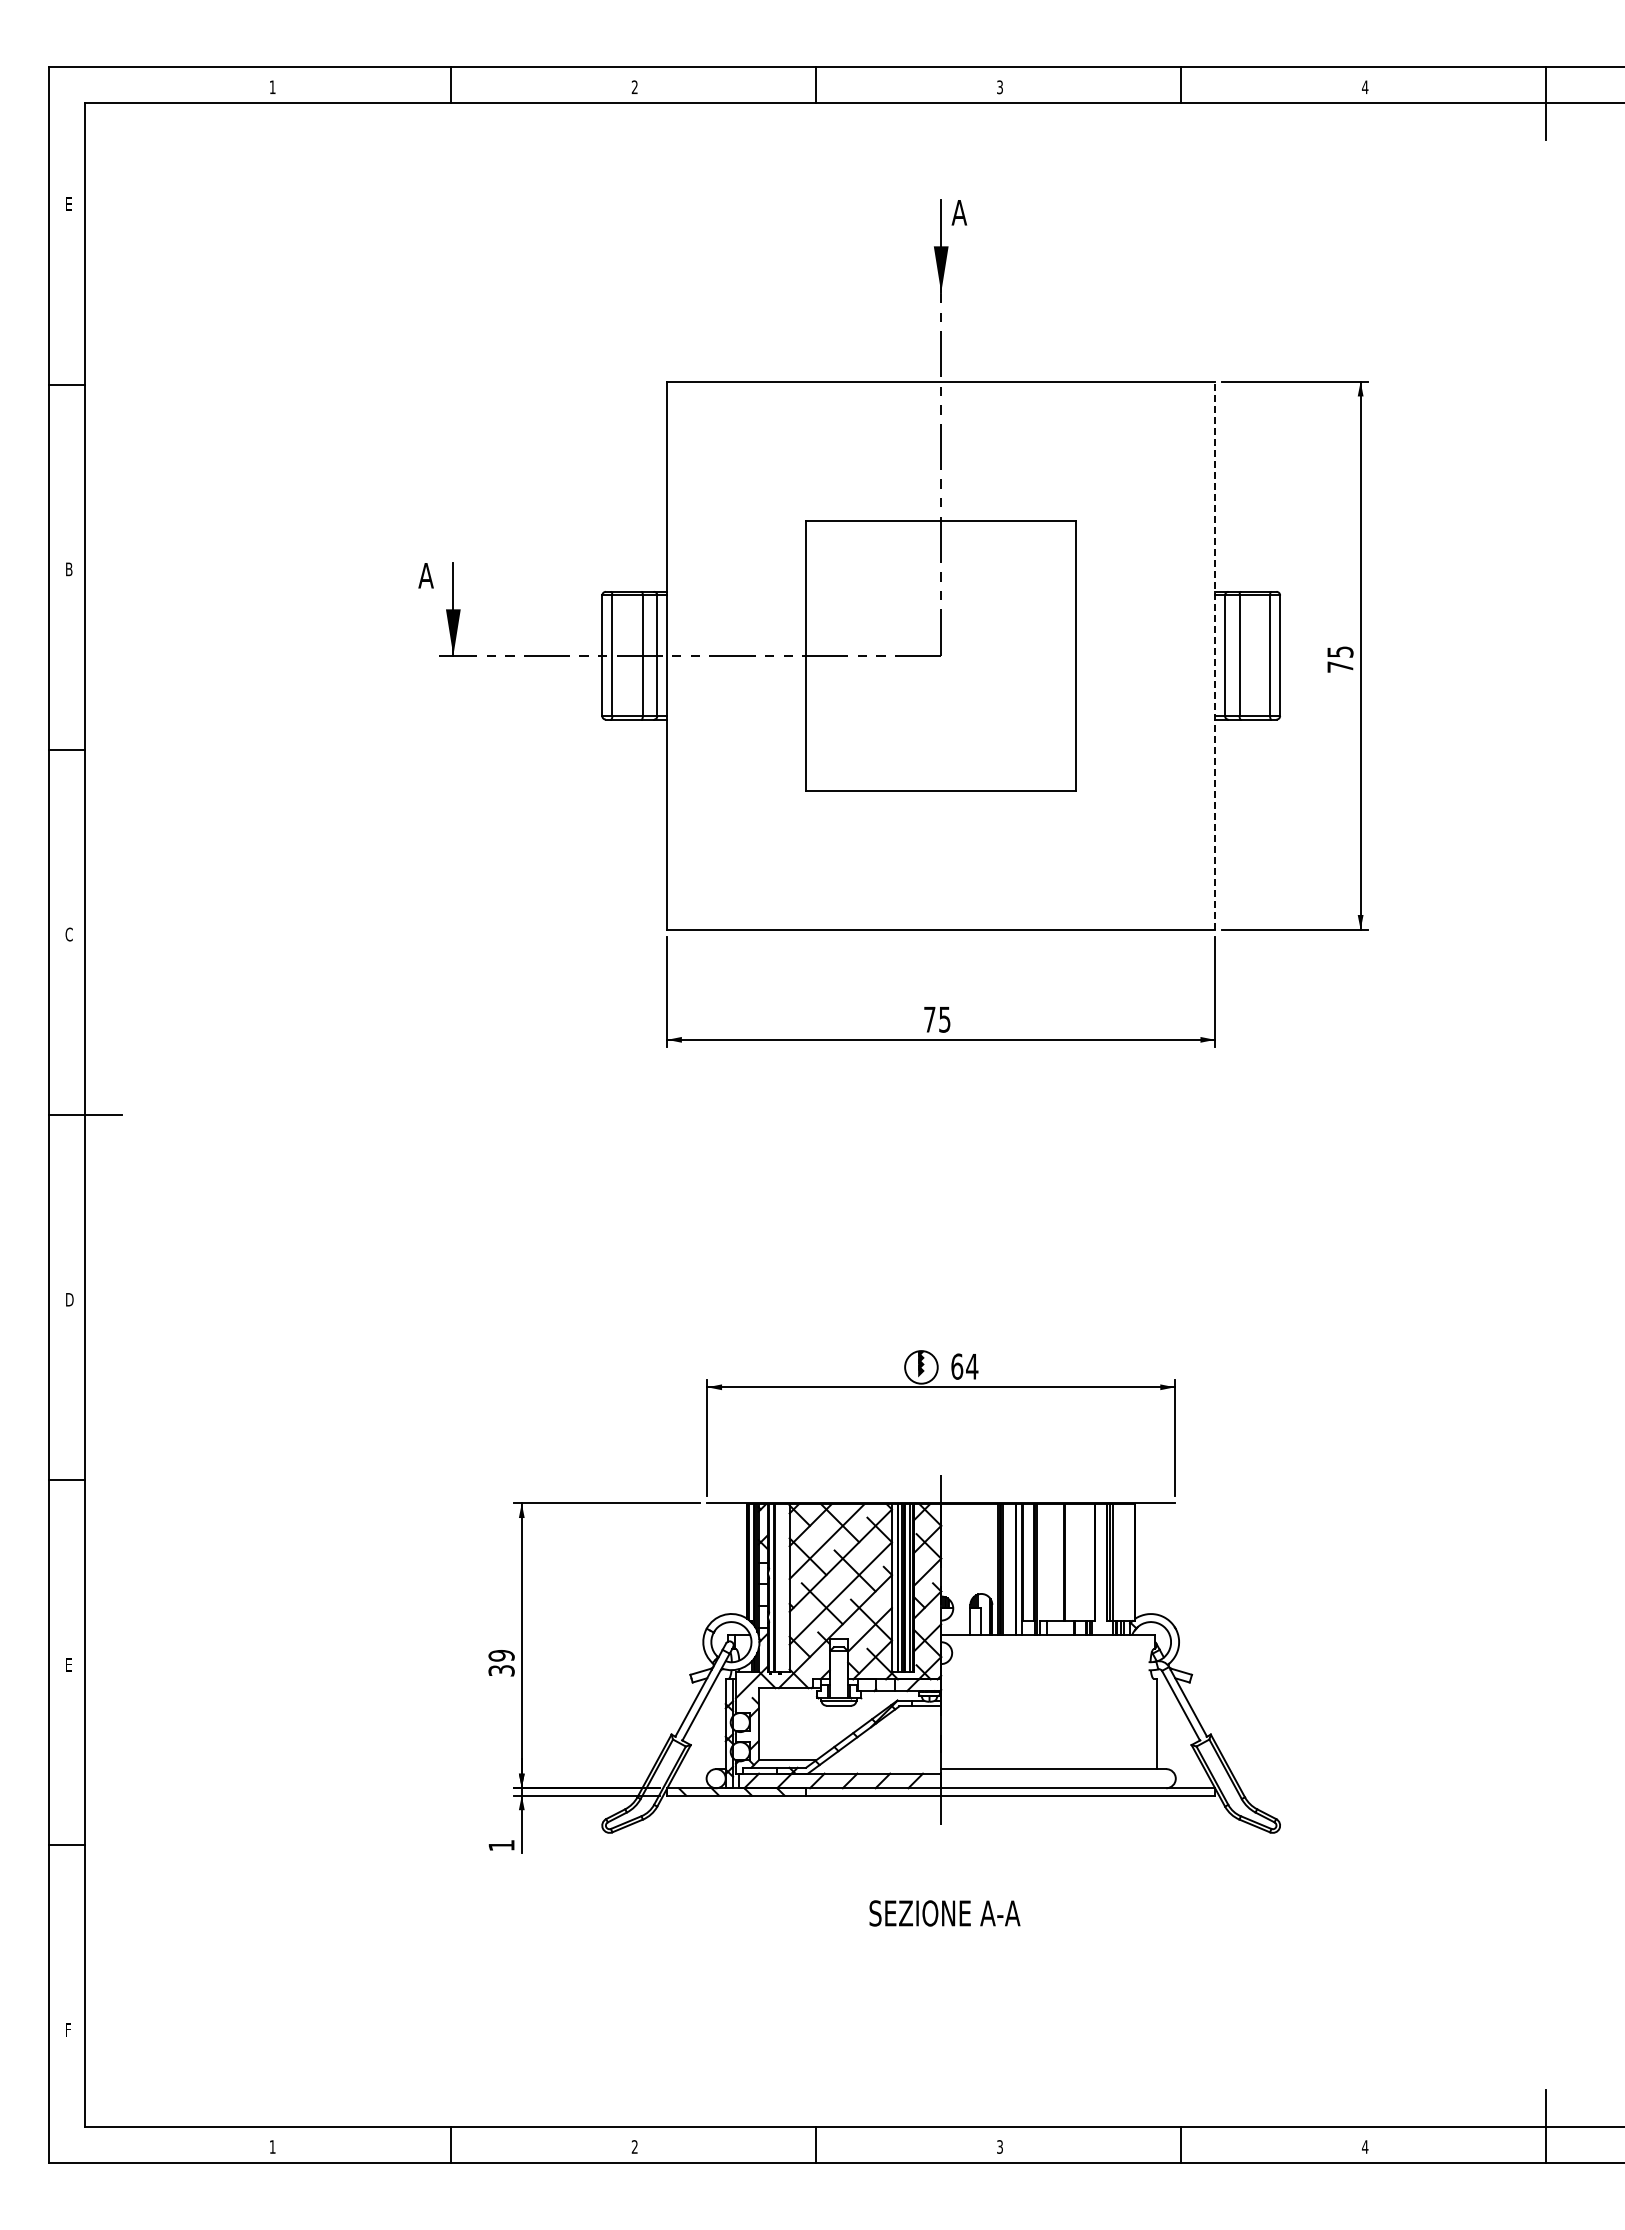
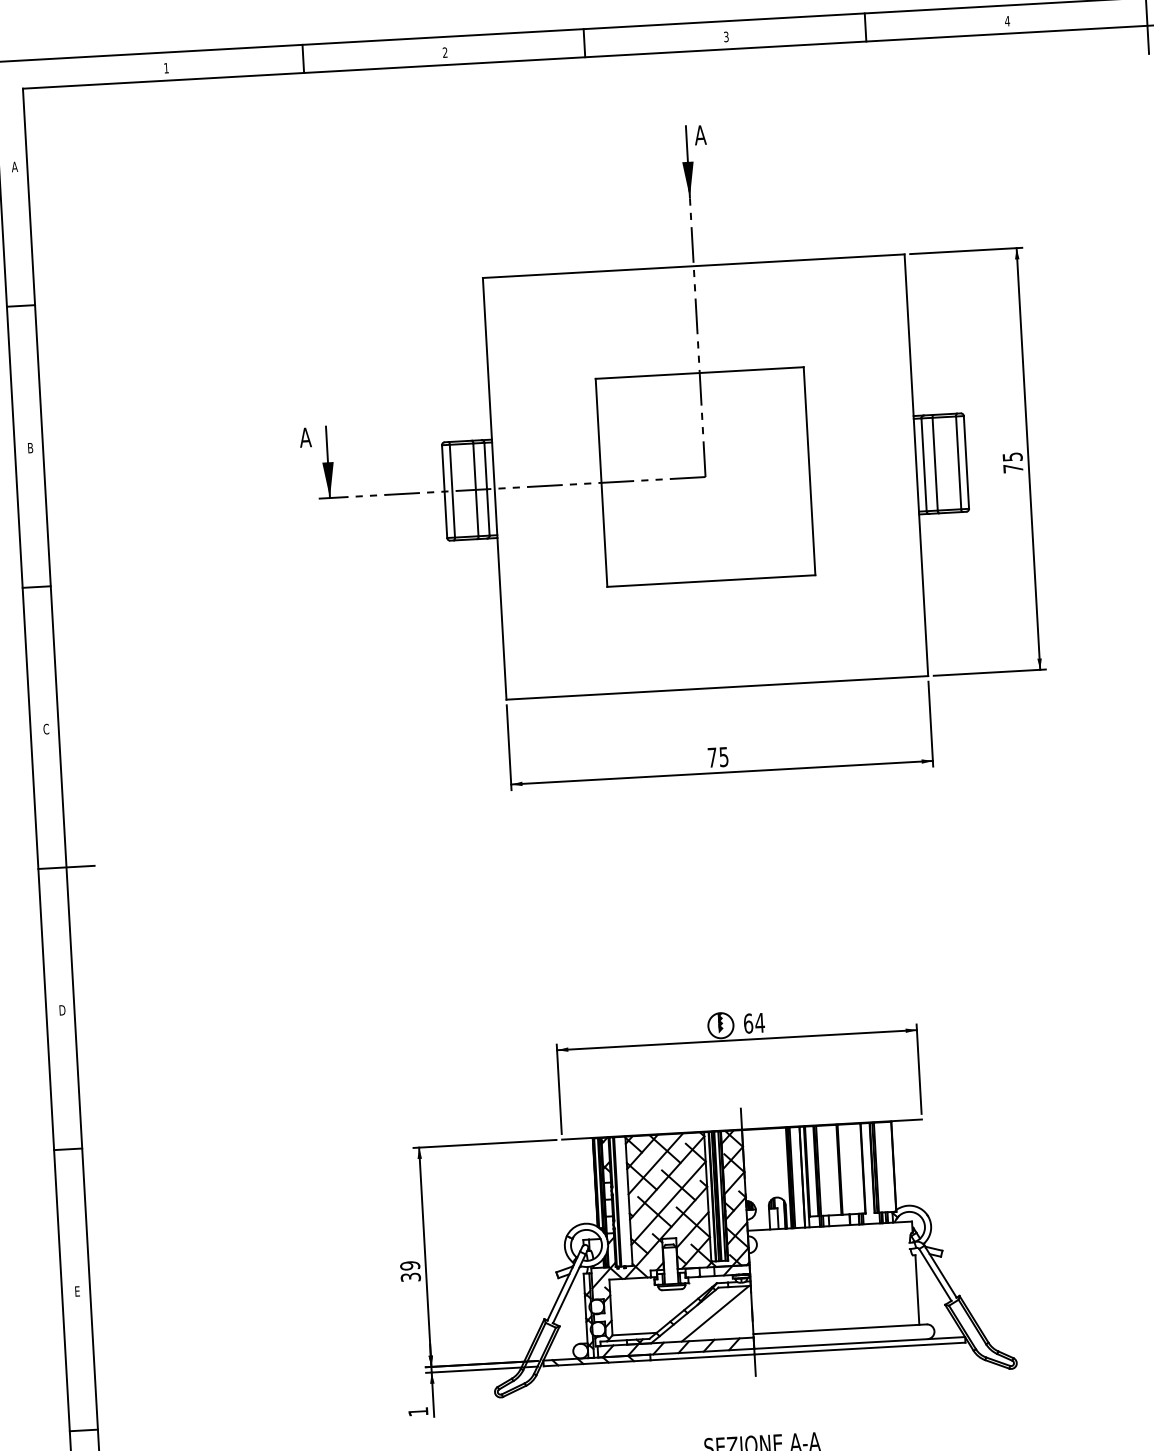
text: (69, 203) -> (15, 166), E -> A
line: (1215, 655) -> (916, 465), dashed -> solid
line: (893, 1739) -> (715, 1313), added

